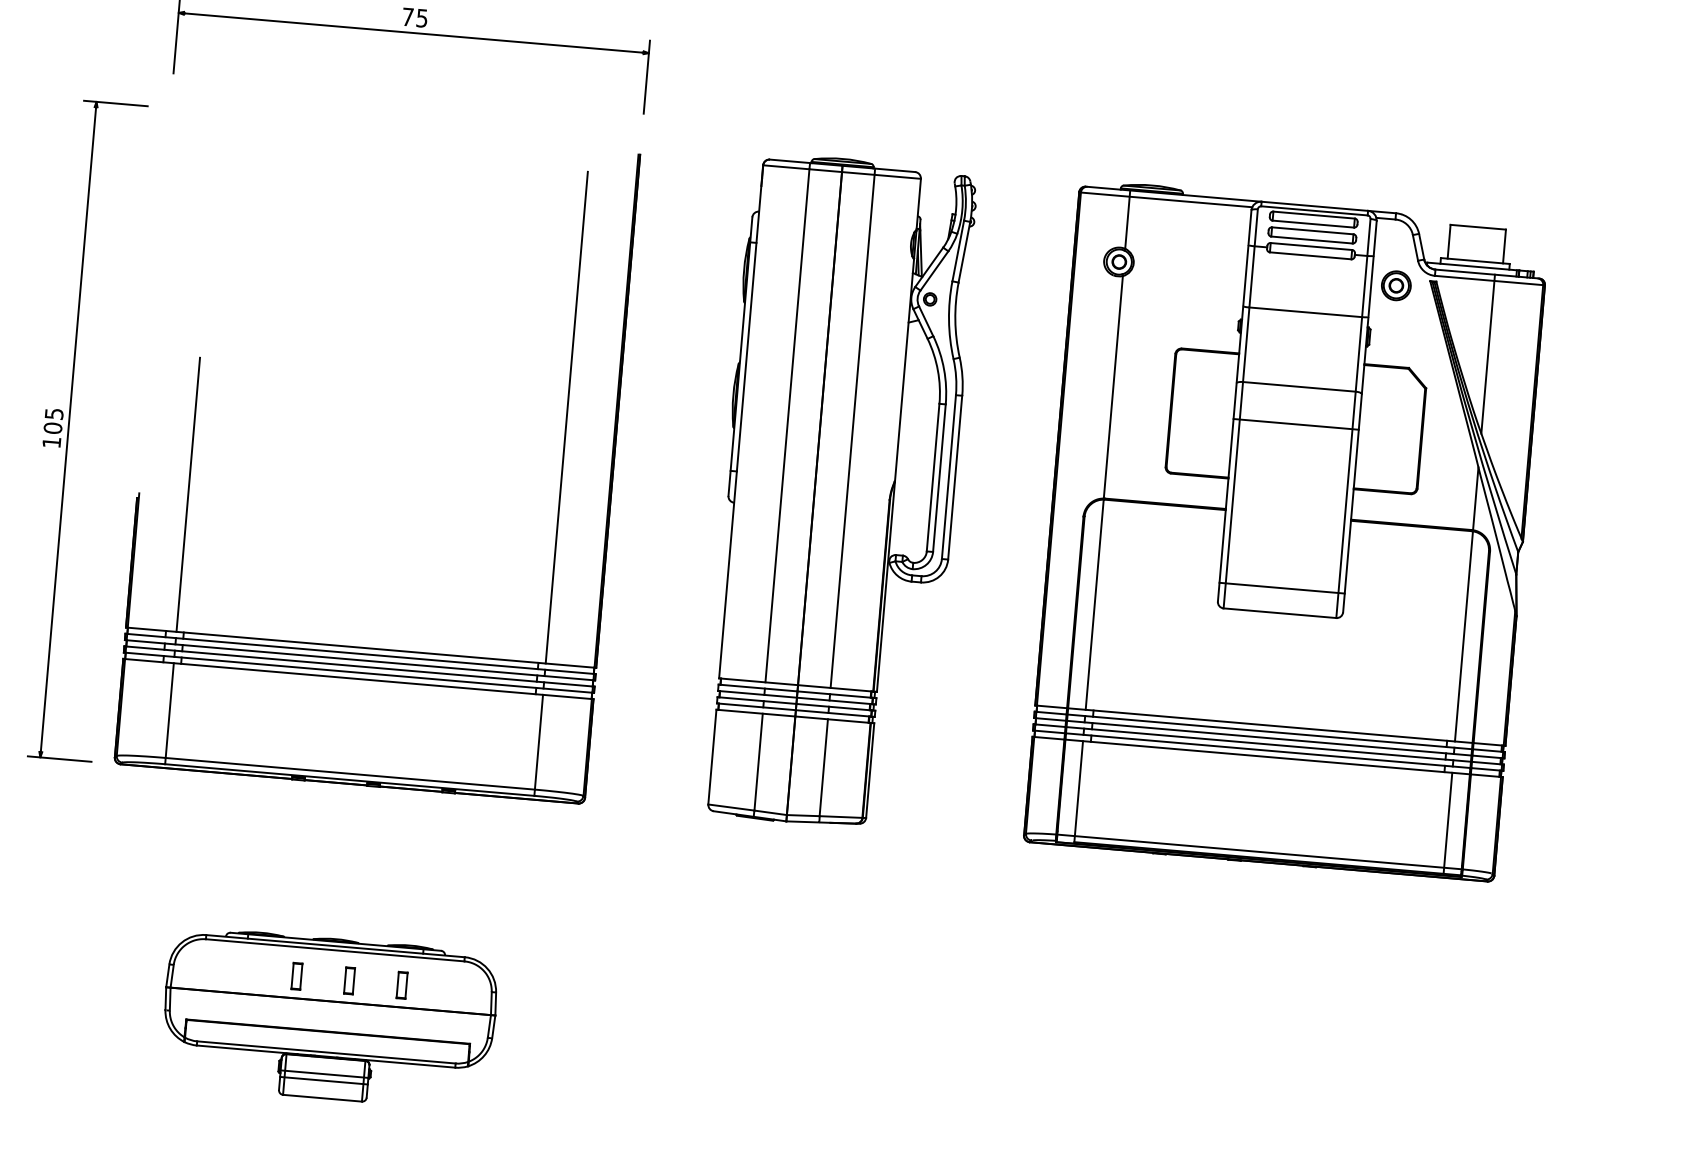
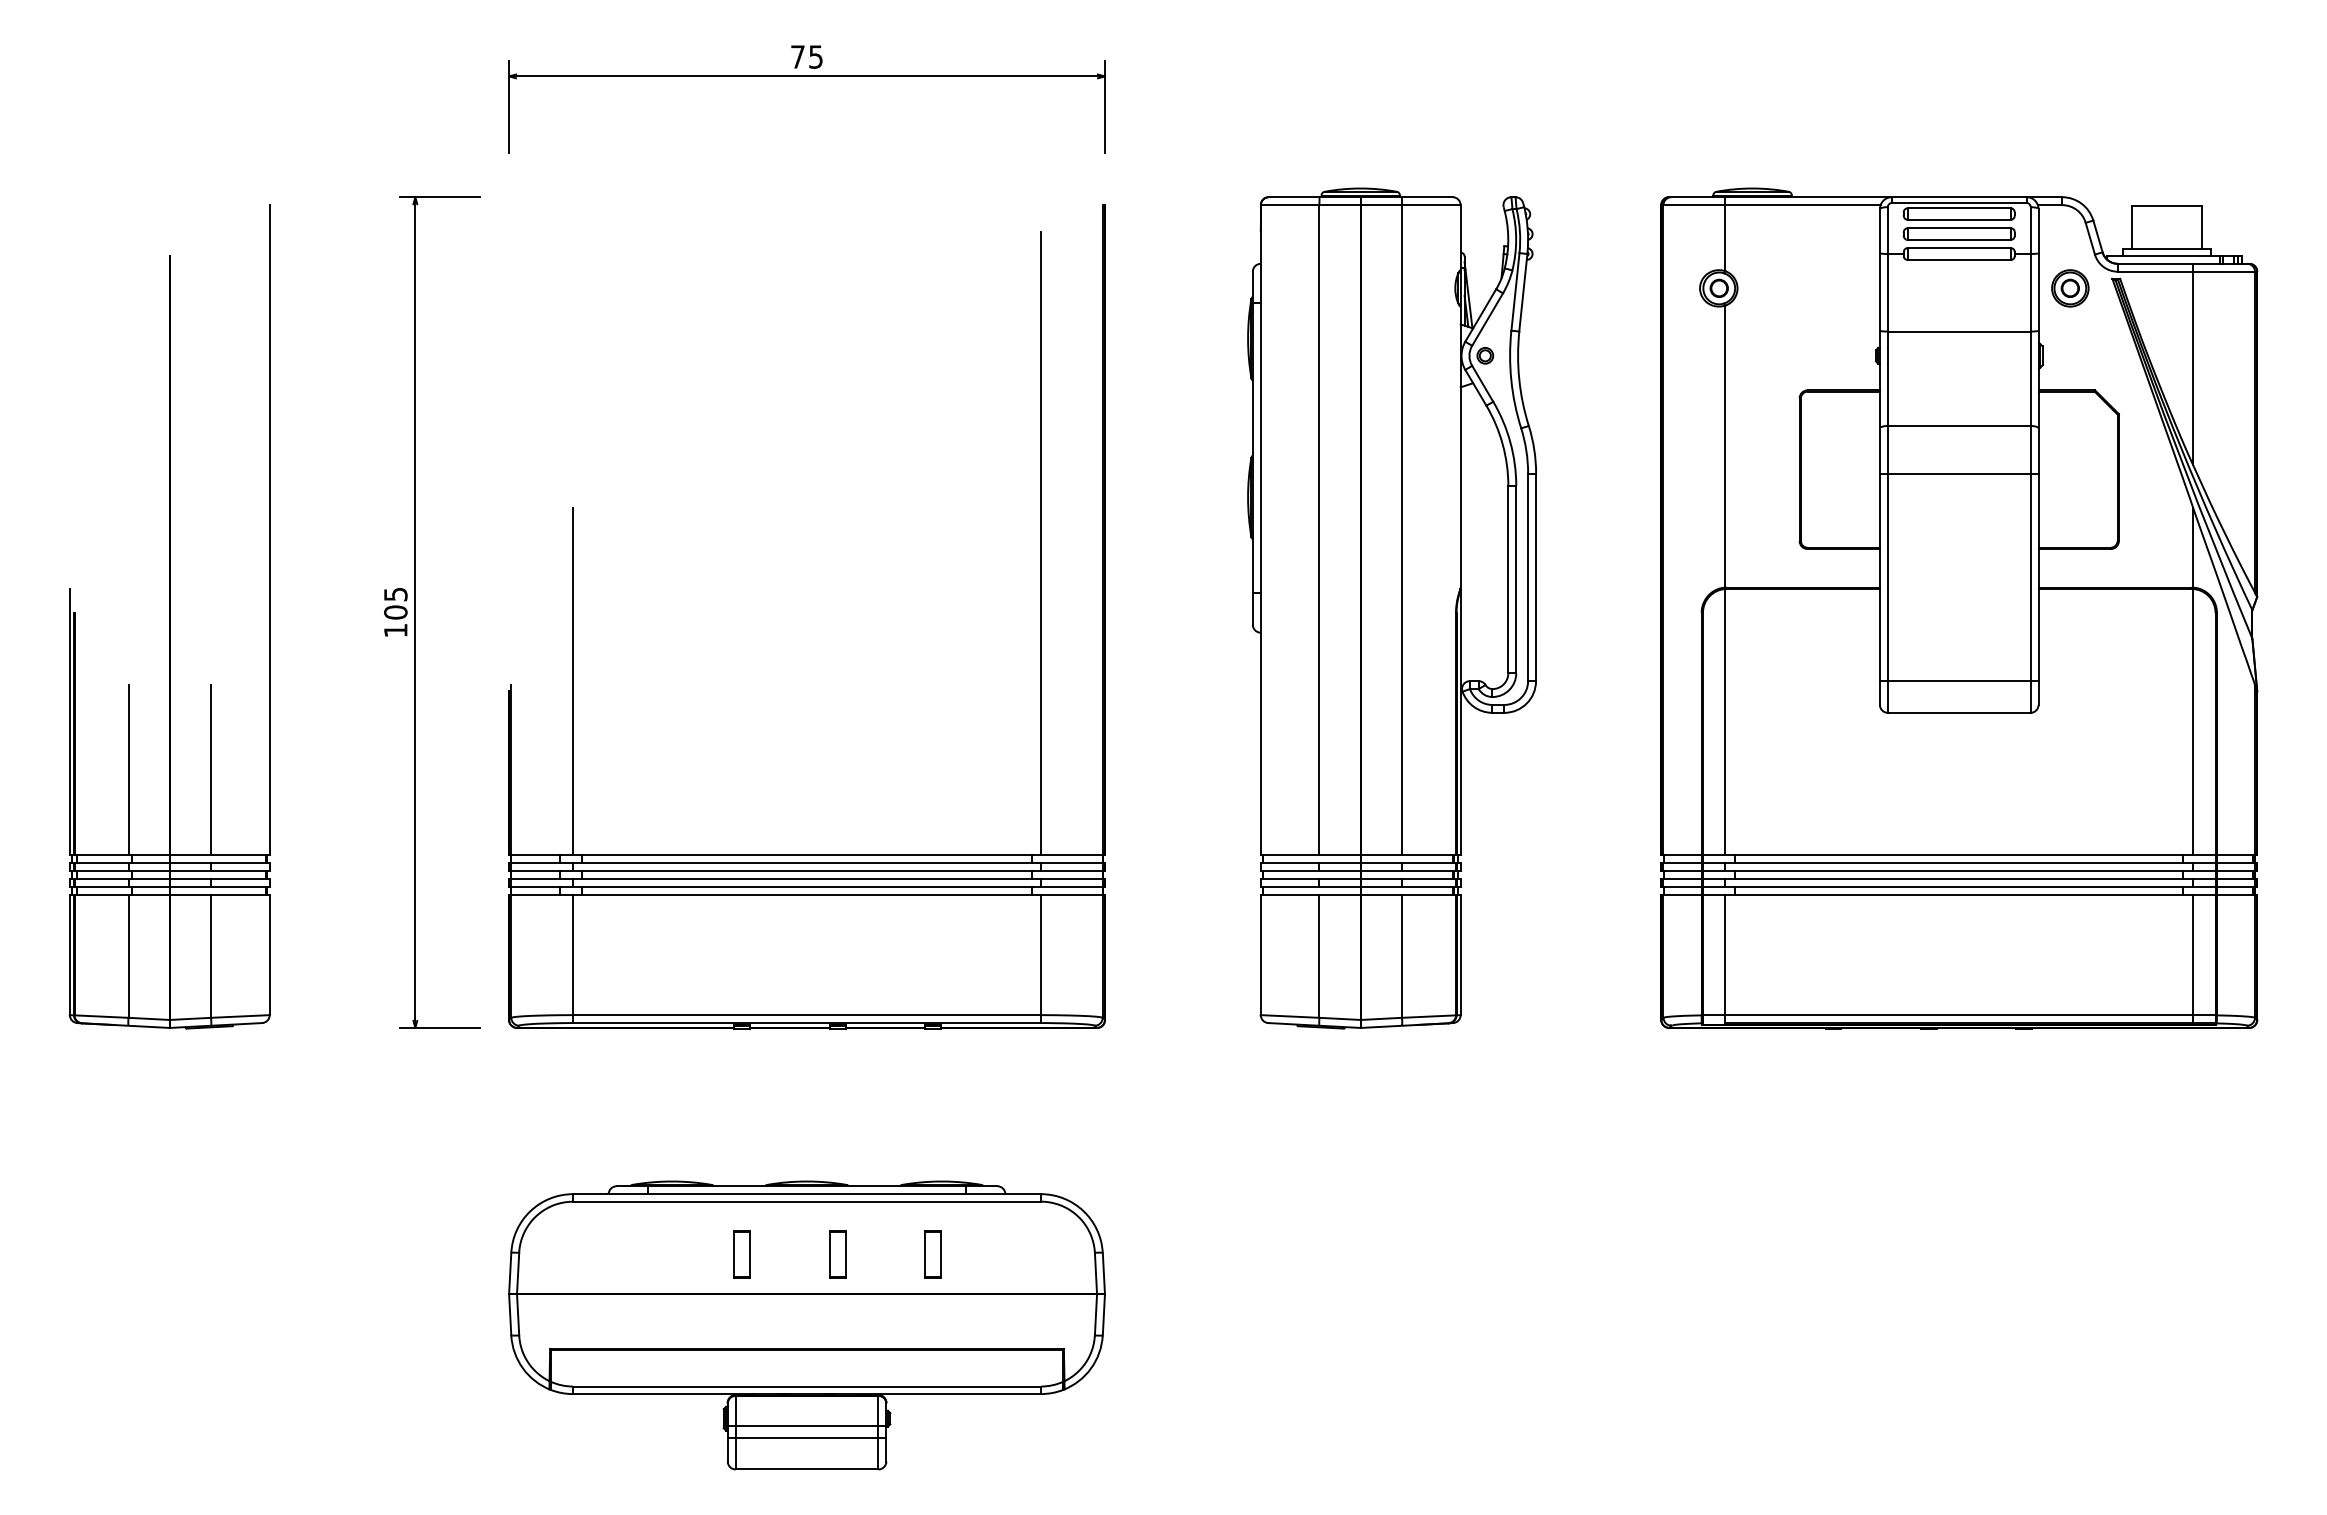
part: (328, 1018) -> (806, 1325), size x1.43

